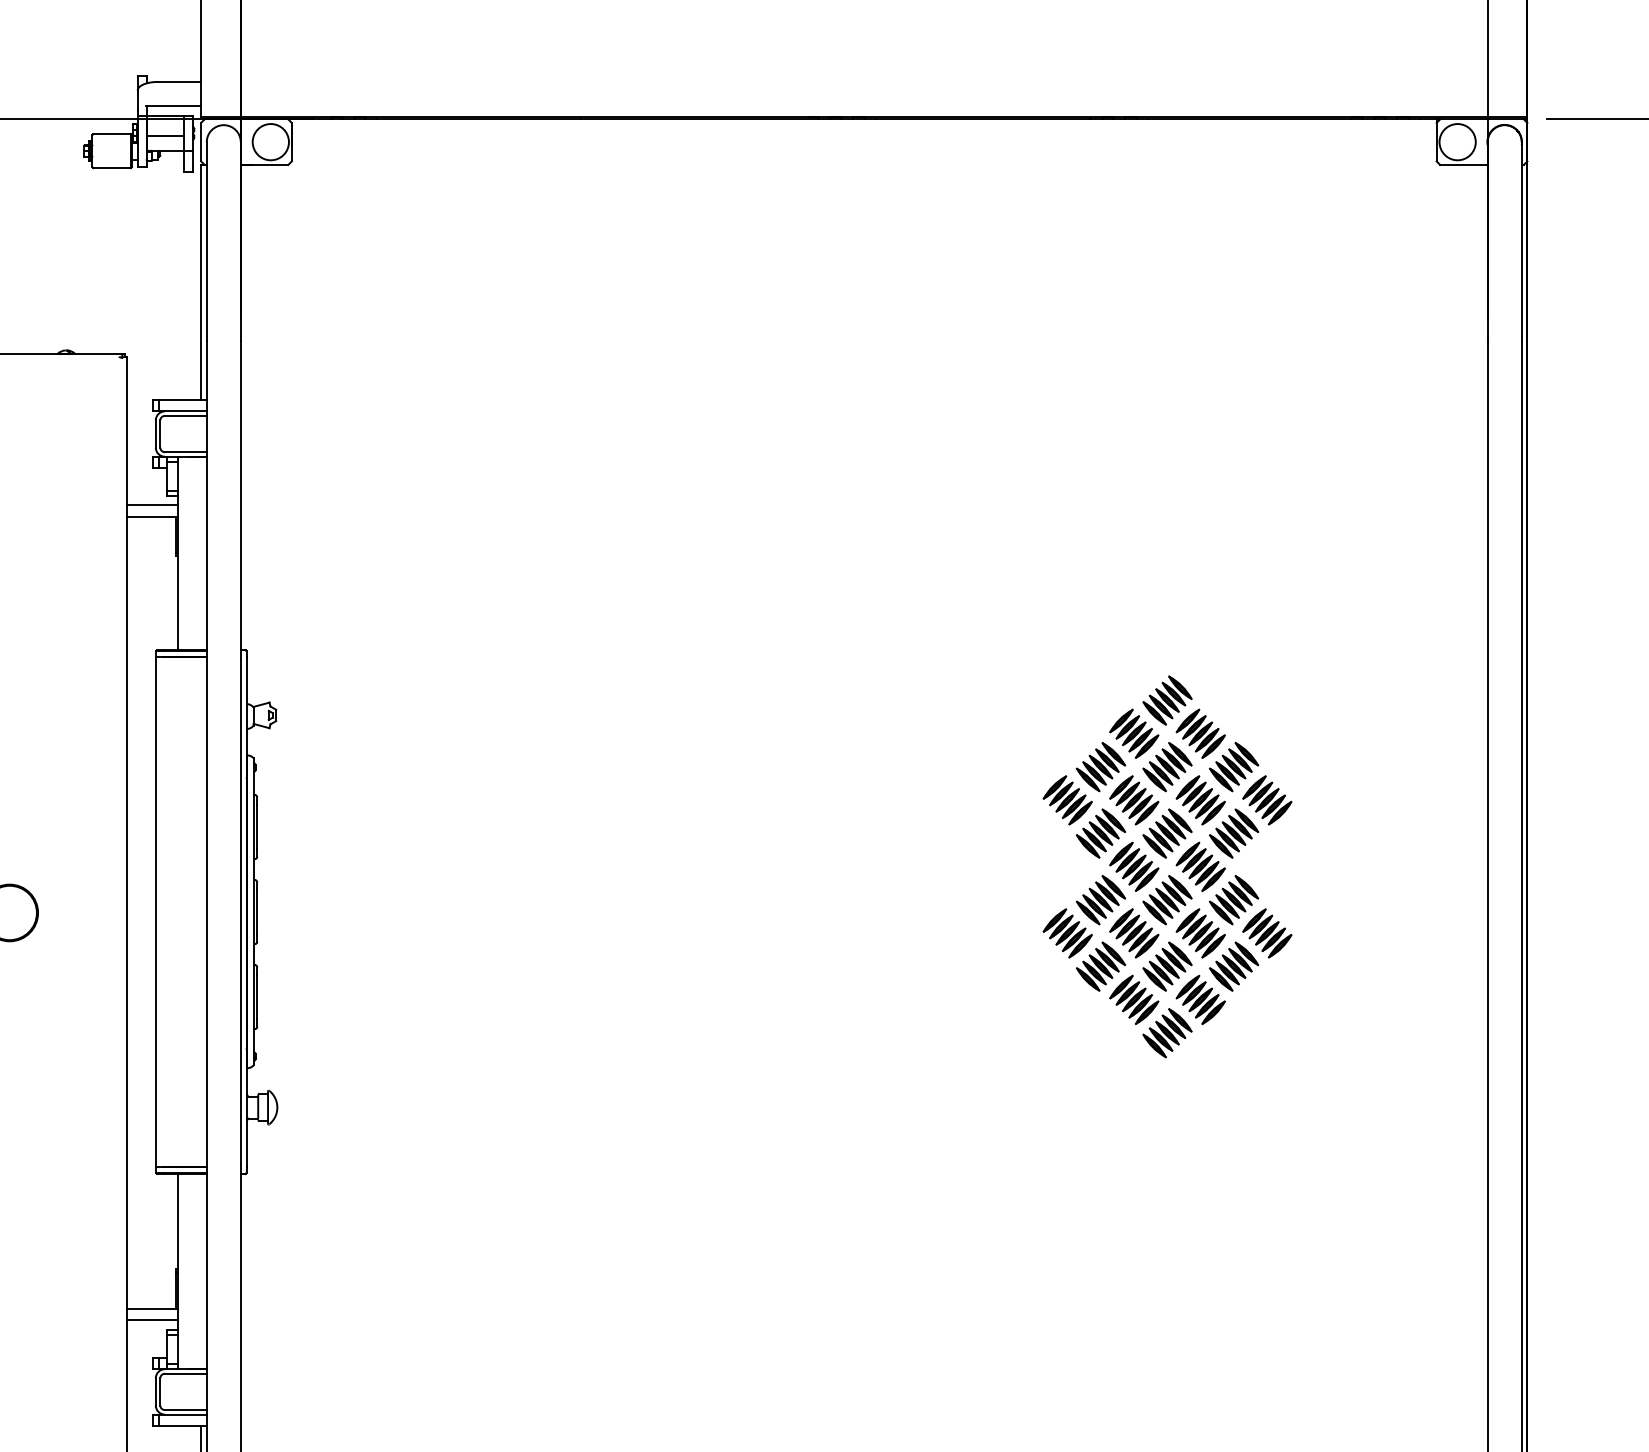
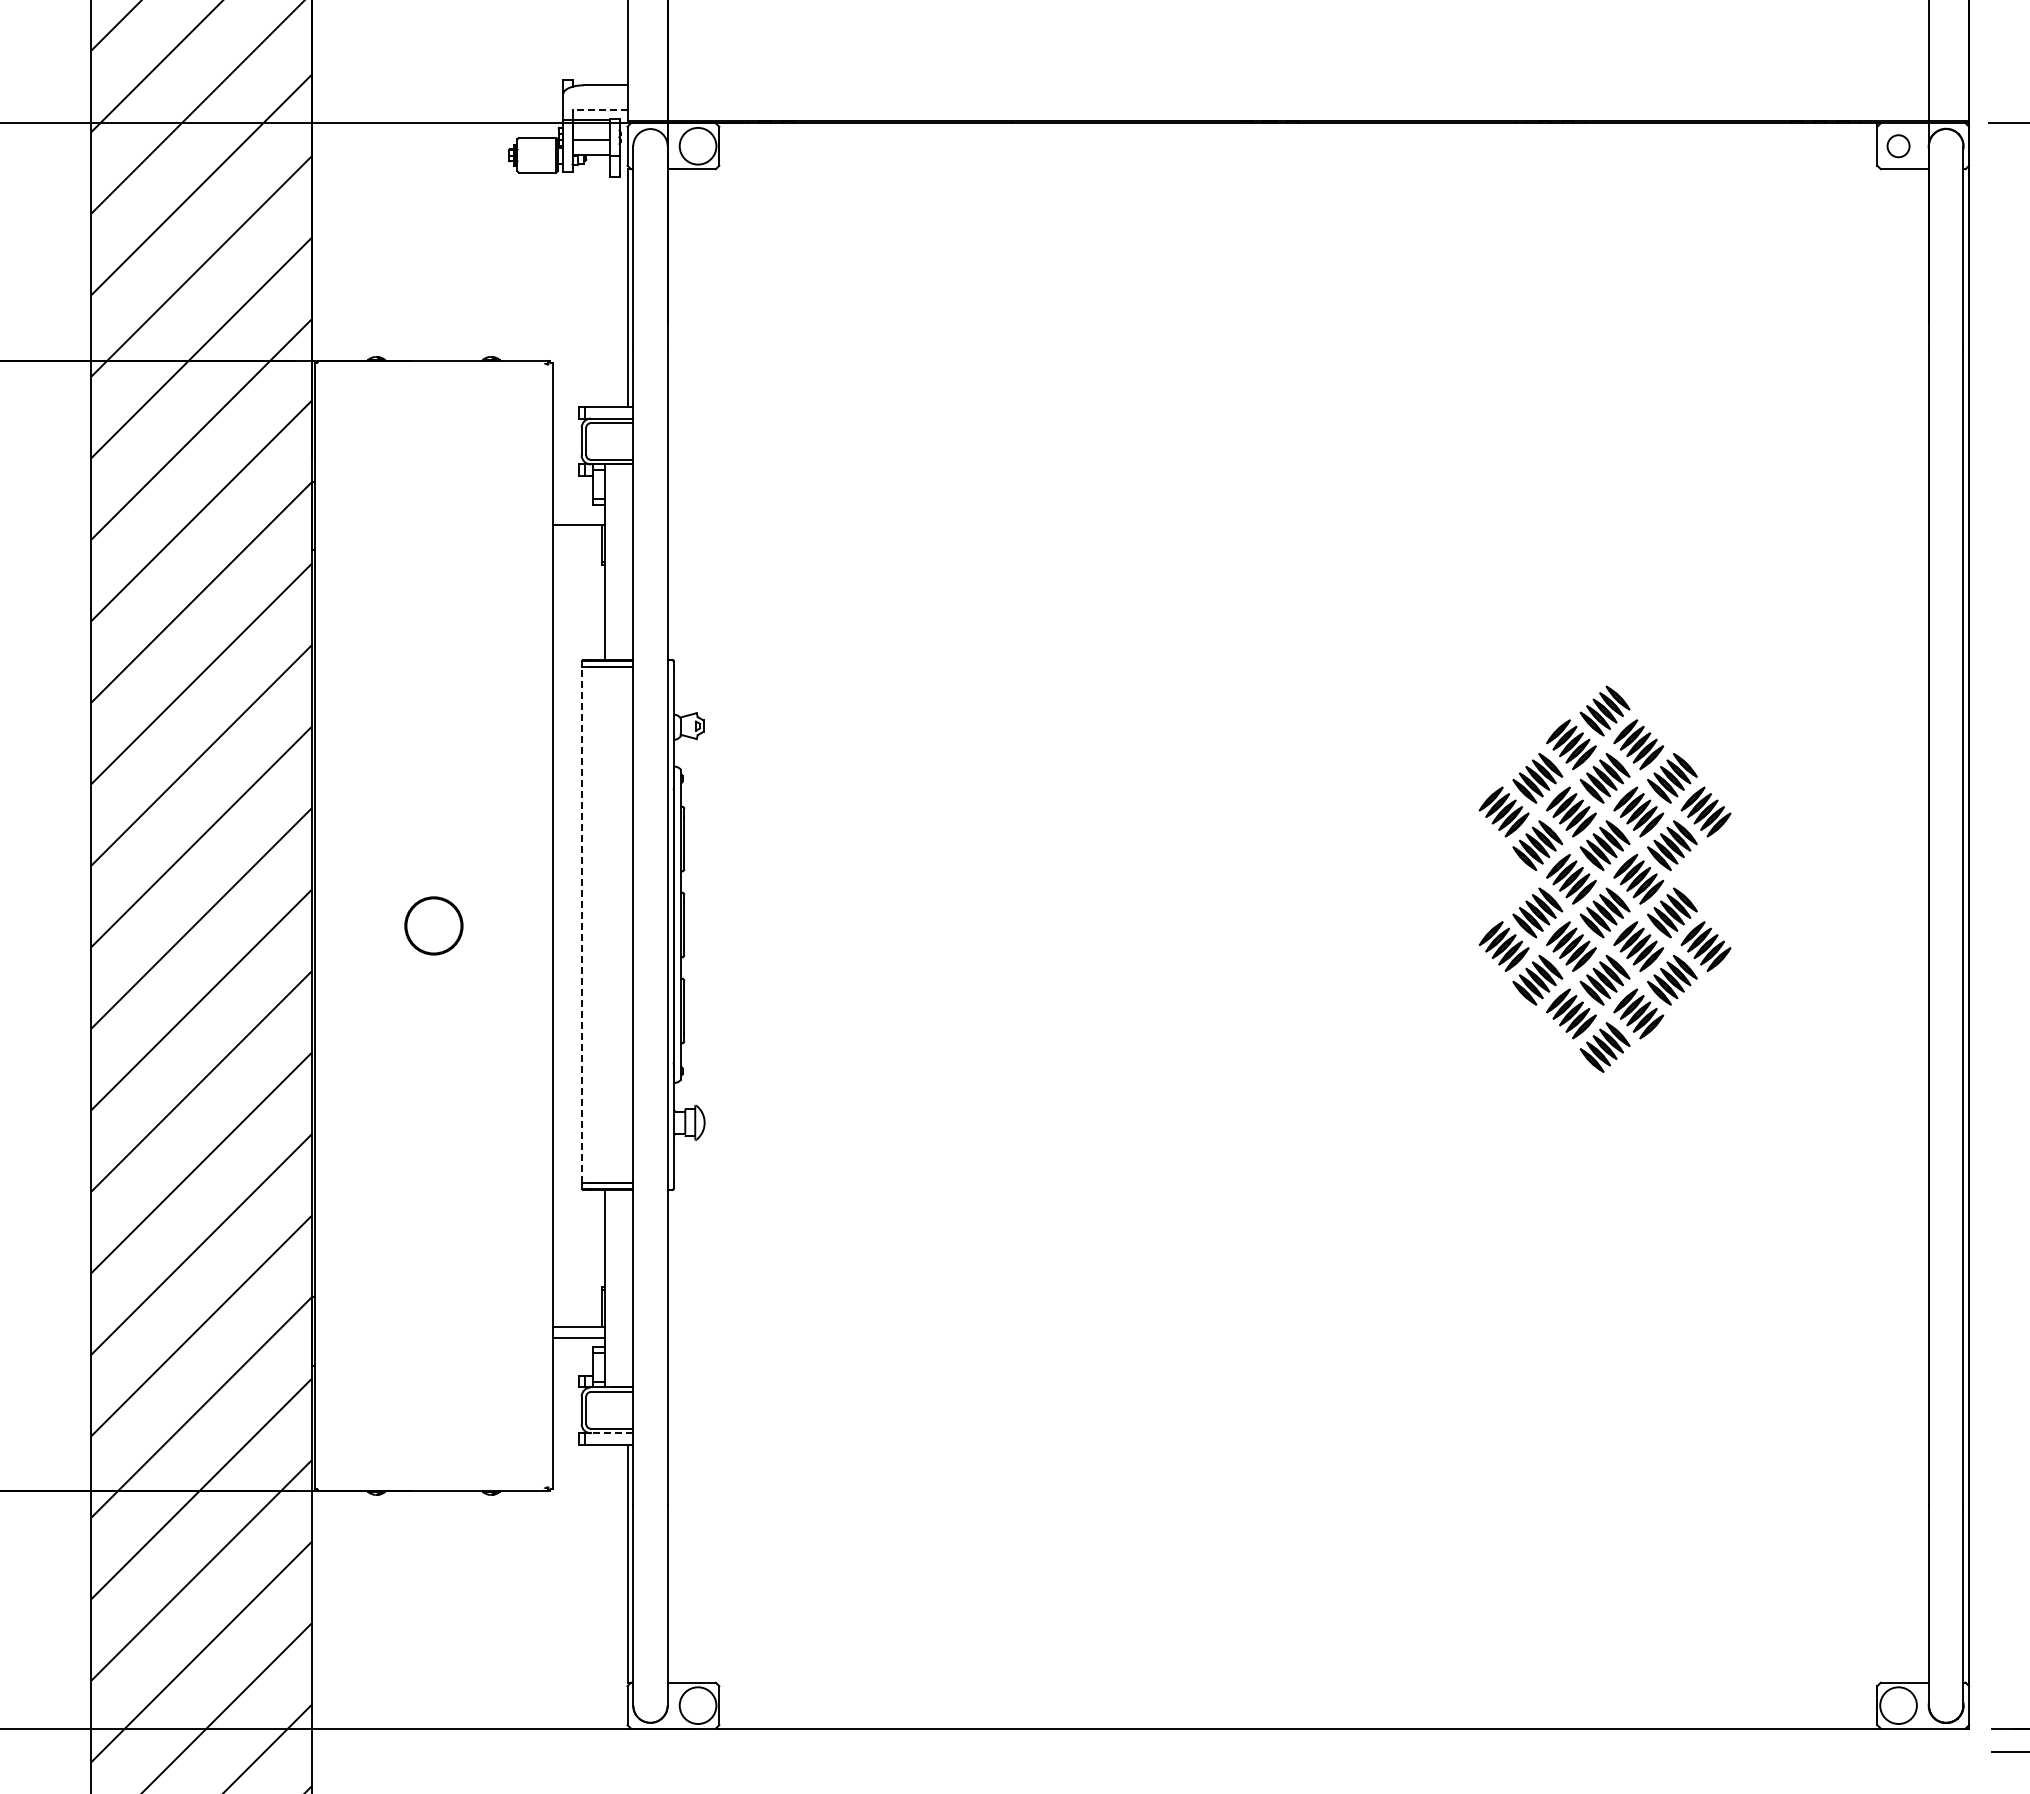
line: (173, 105) -> (599, 109), solid -> dashed
circle: (1457, 141) -> (1898, 145), size x0.6
line: (152, 505) -> (578, 513), removed
line: (155, 912) -> (581, 925), solid -> dashed
line: (185, 1414) -> (611, 1433), solid -> dashed

